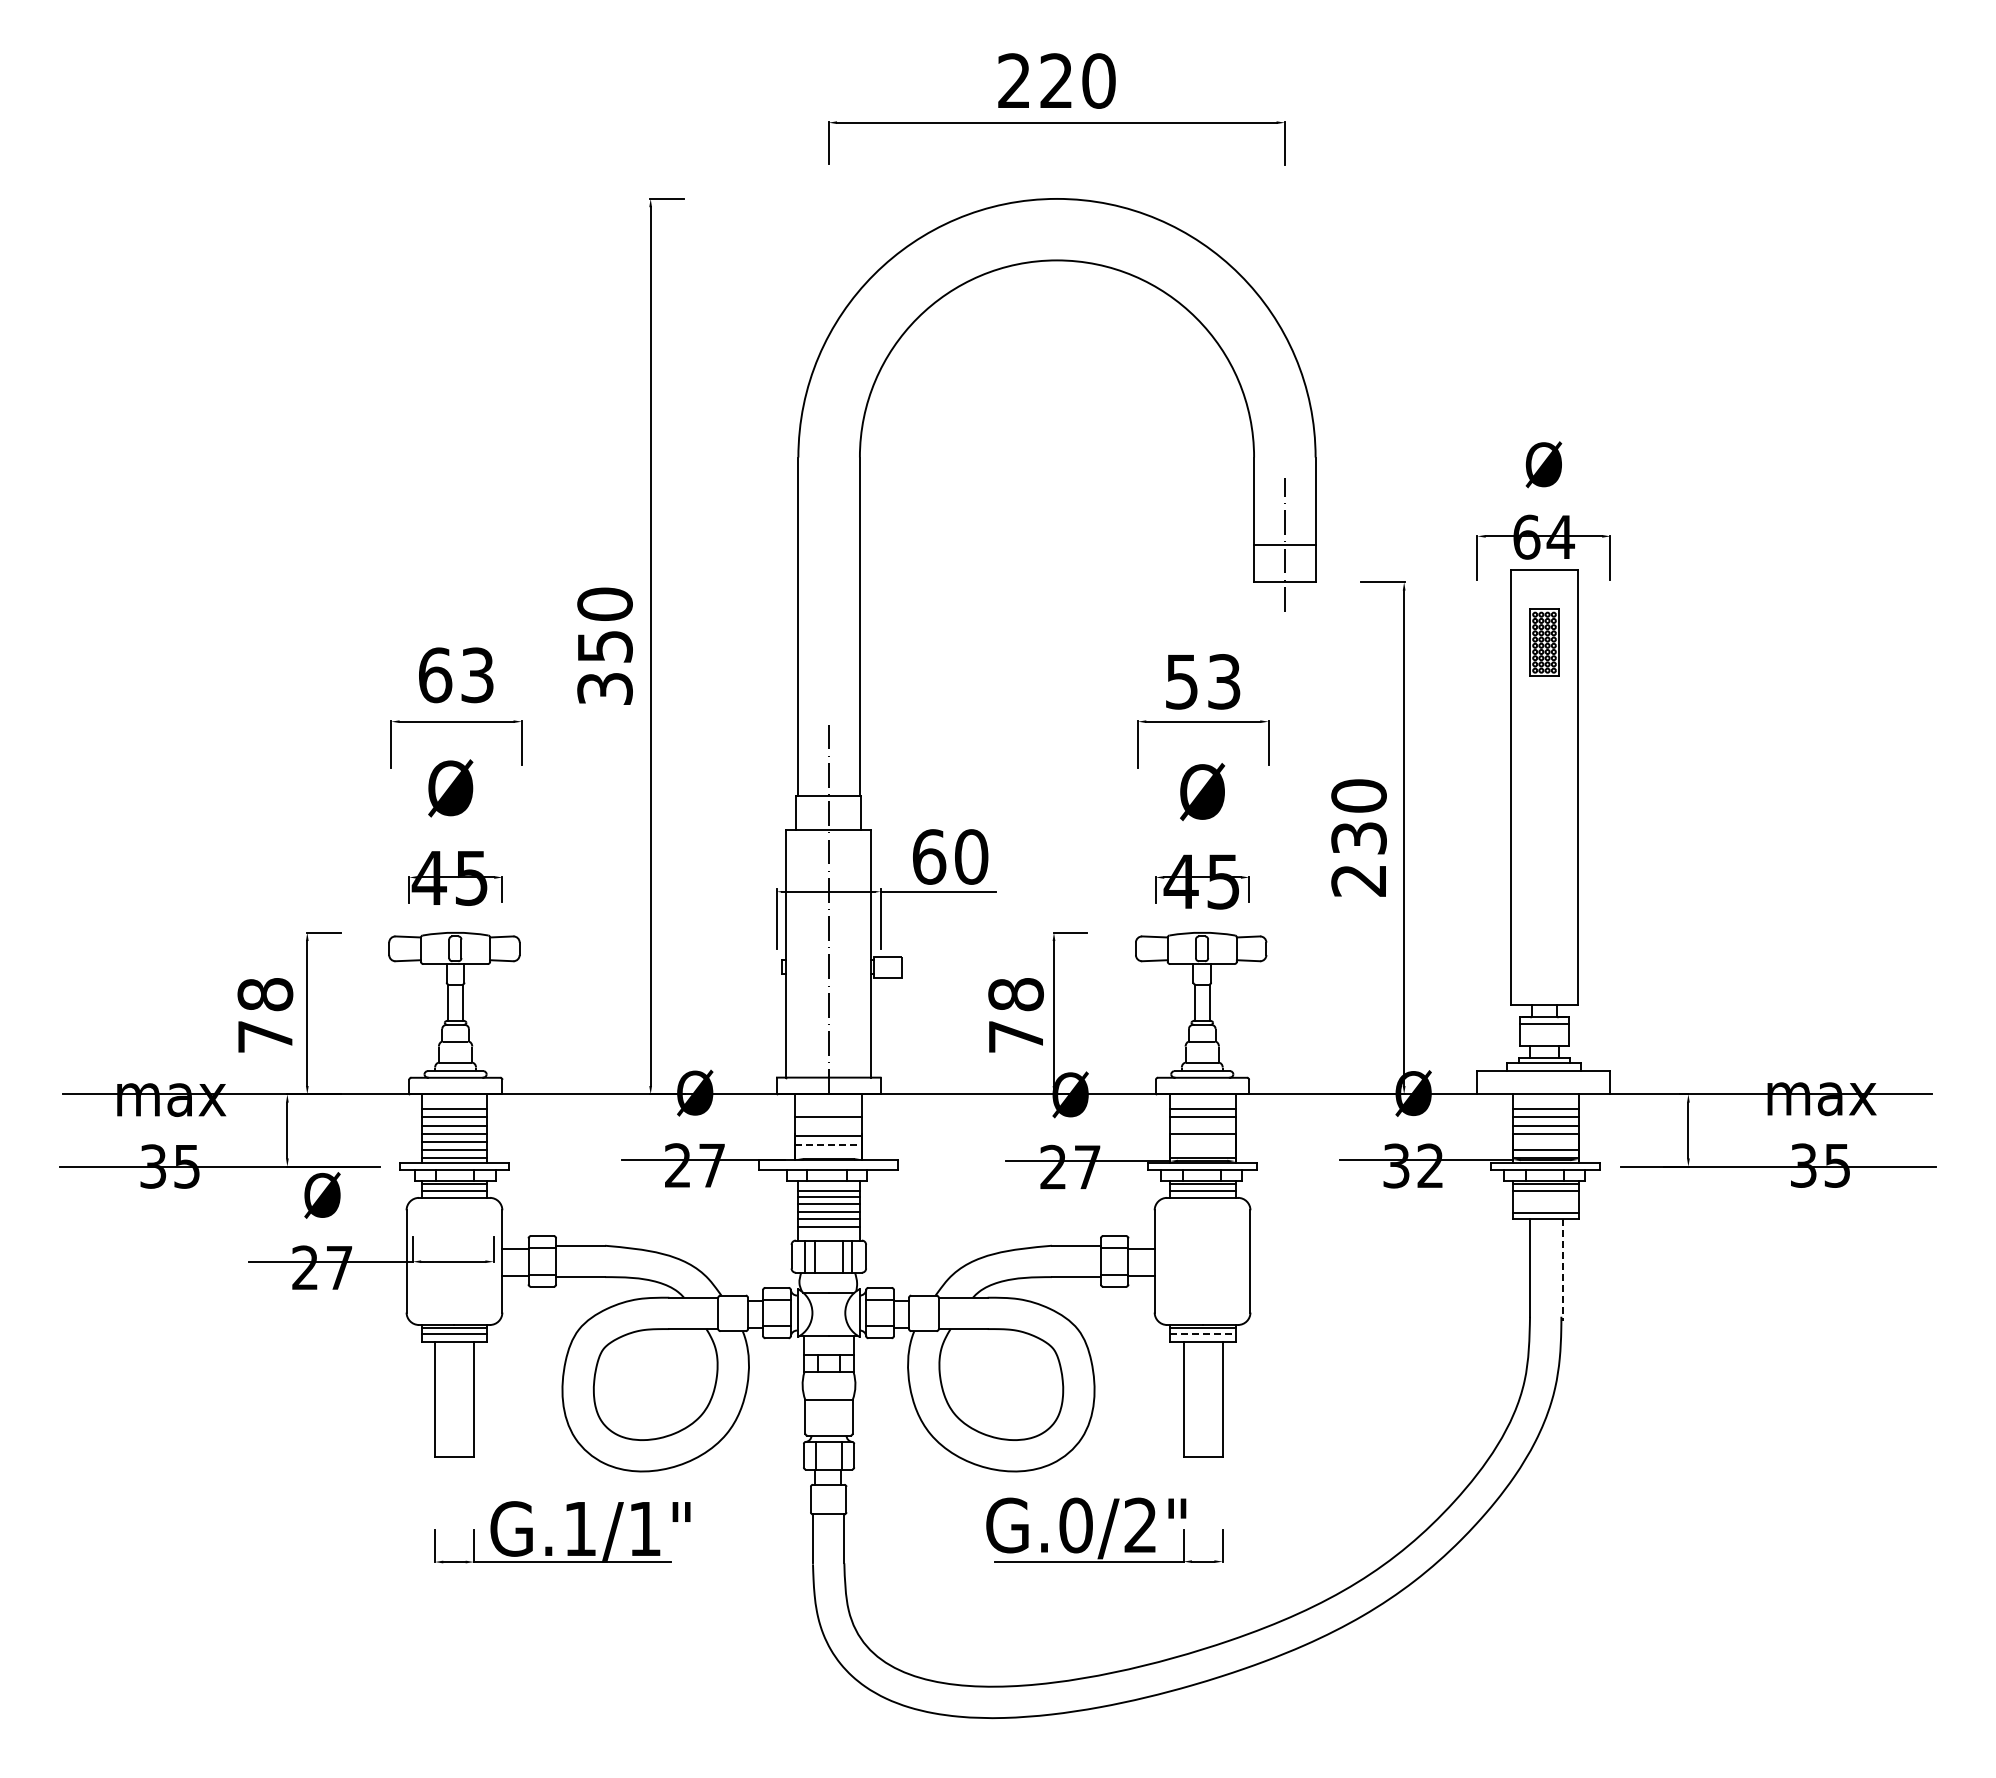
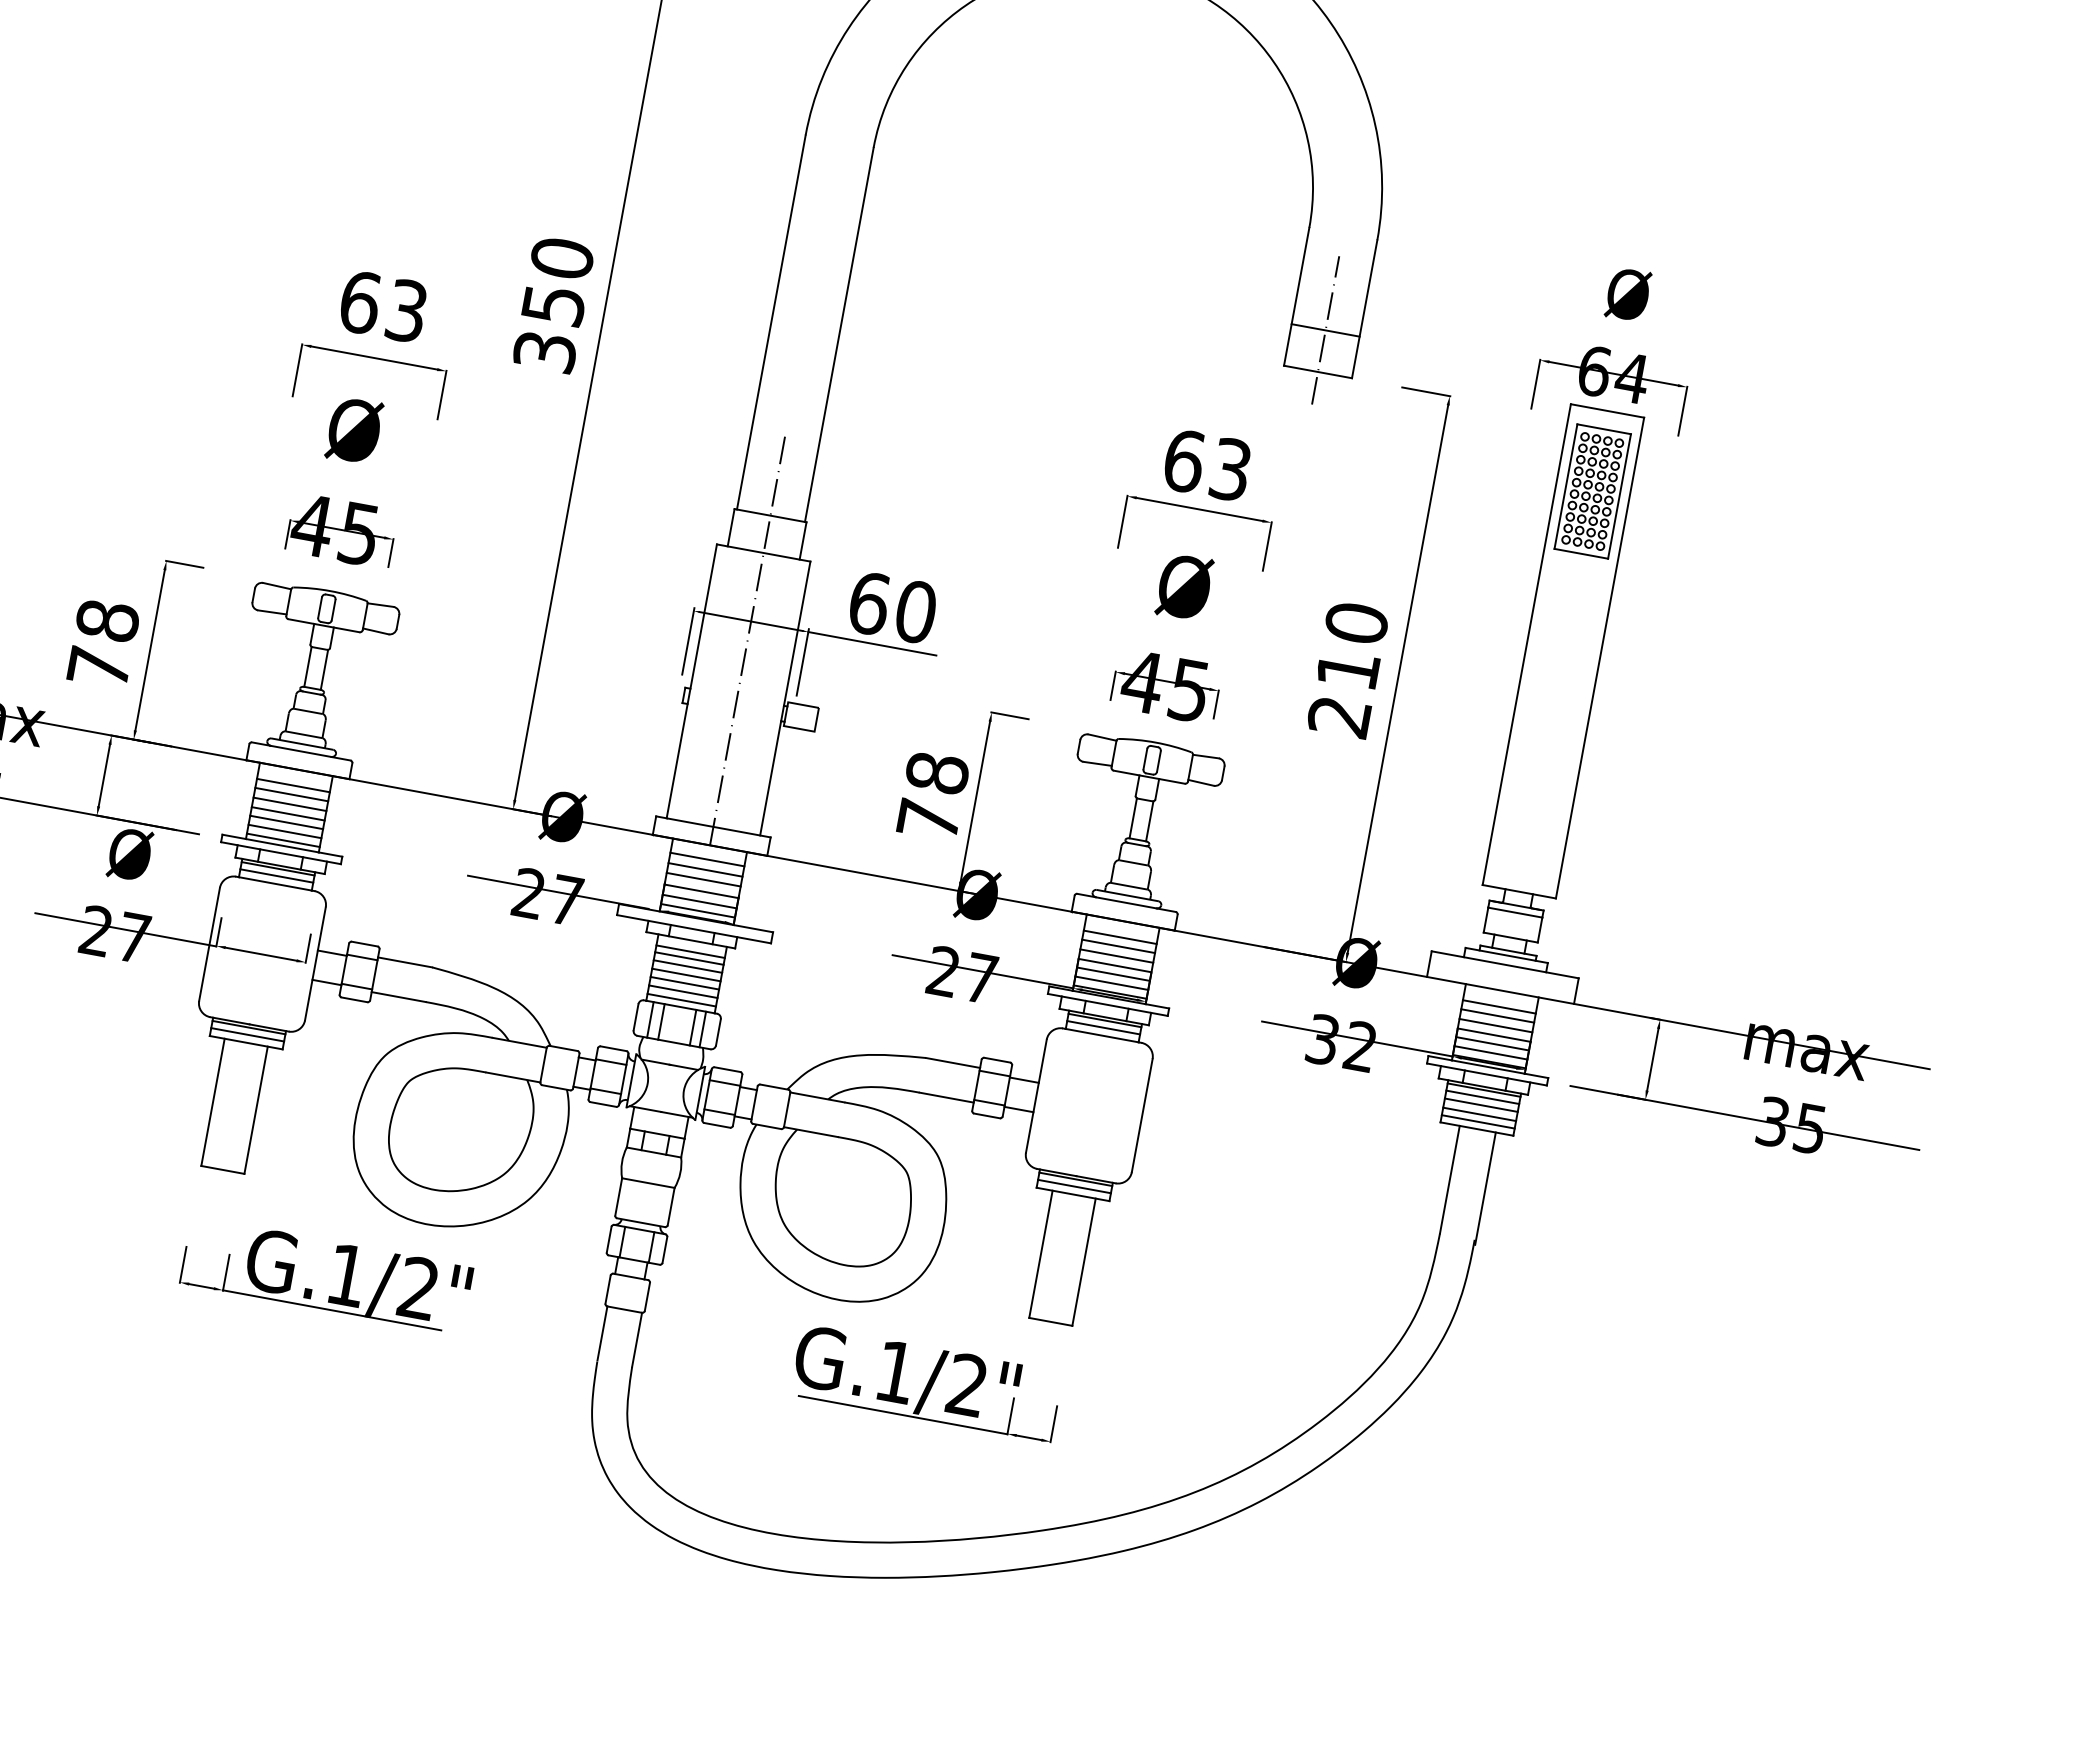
part: (1544, 642) -> (1592, 491), size x1.67
text: (1182, 681) -> (1184, 460), 53 -> 63
text: (1358, 838) -> (1347, 670), 230 -> 210
line: (828, 1107) -> (707, 859), added
line: (828, 1125) -> (703, 879), added
line: (1202, 1125) -> (1116, 955), added
line: (1202, 1142) -> (1113, 974), added
line: (1545, 1142) -> (1492, 1044), added
line: (829, 1145) -> (700, 902), dashed -> solid
line: (1202, 1150) -> (1111, 983), added
line: (828, 1153) -> (697, 910), added
line: (1545, 1197) -> (1481, 1104), added
line: (1545, 1206) -> (1479, 1114), added
line: (828, 1234) -> (681, 1000), added
line: (1562, 1270) -> (1485, 1188), dashed -> solid
line: (1202, 1334) -> (1074, 1186), dashed -> solid
text: (1075, 1525) -> (895, 1371), G.0/2" -> G.1/2"
text: (644, 1528) -> (418, 1287), G.1/1" -> G.1/2"

